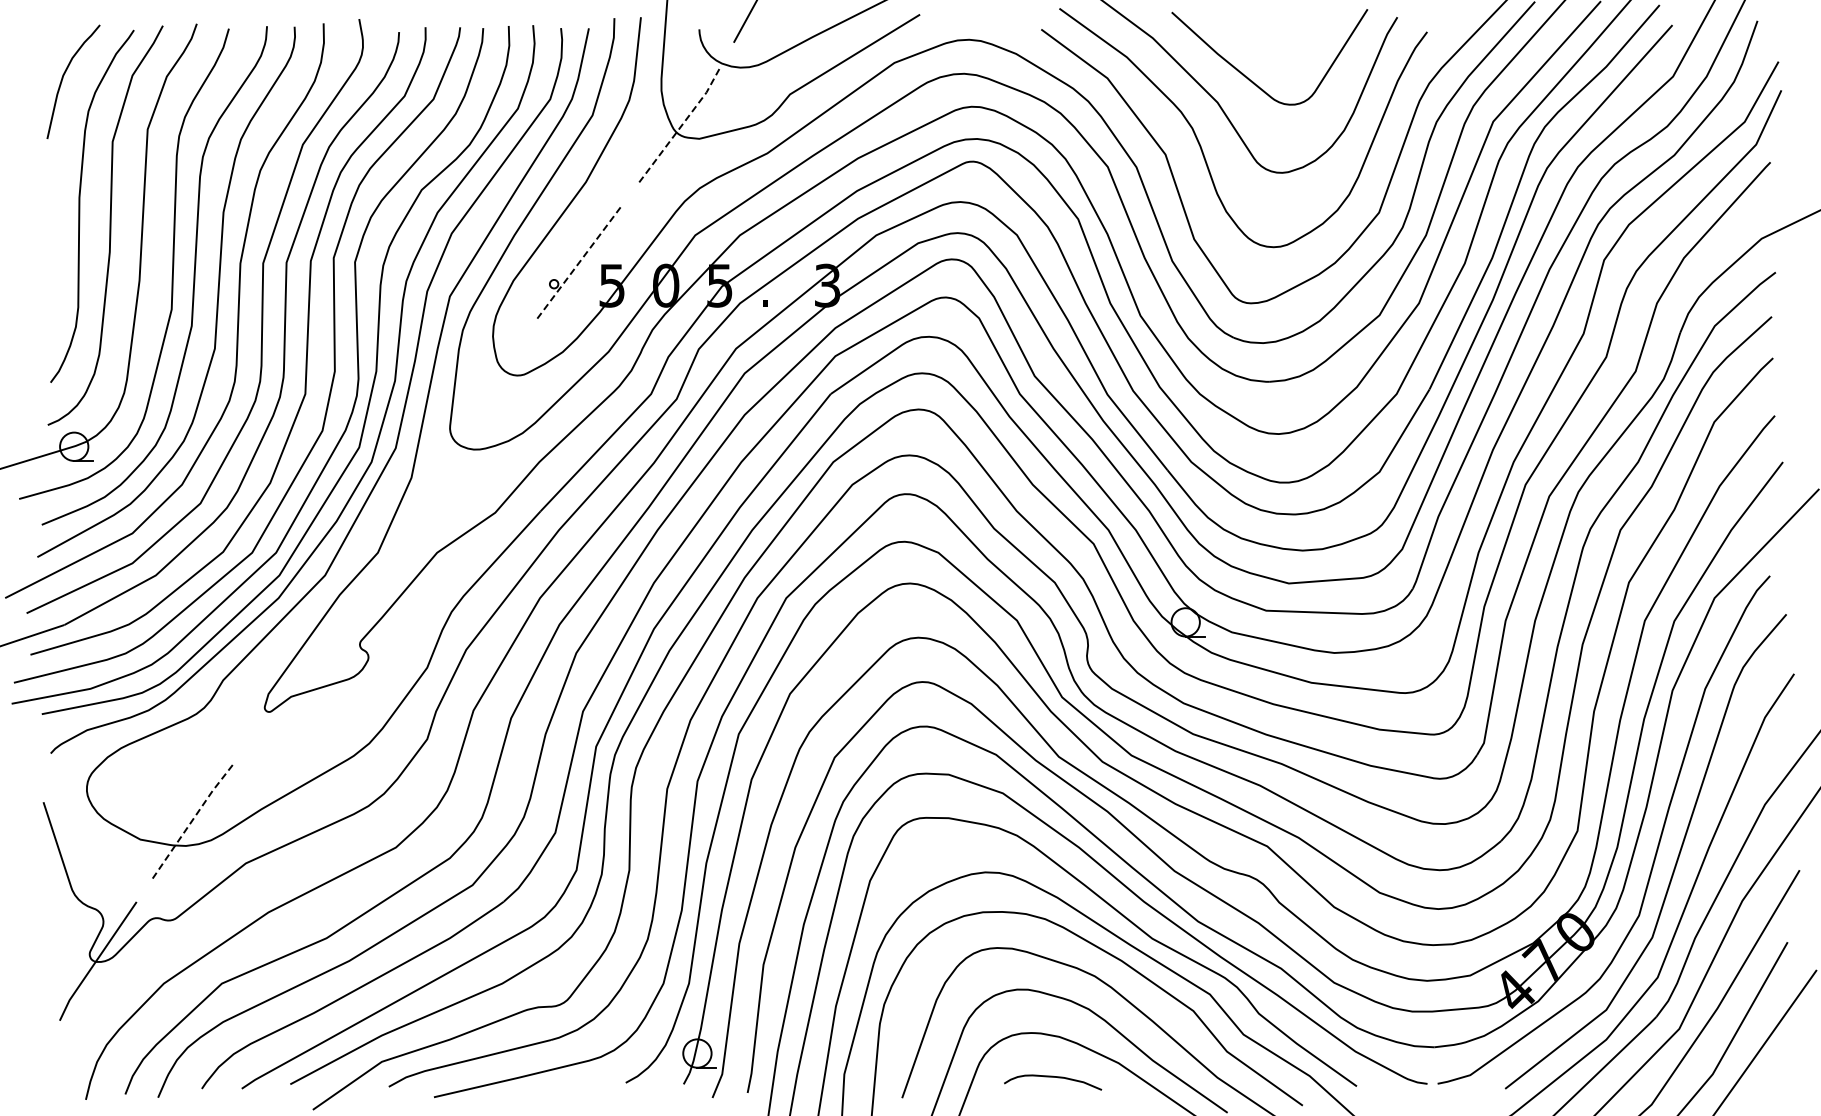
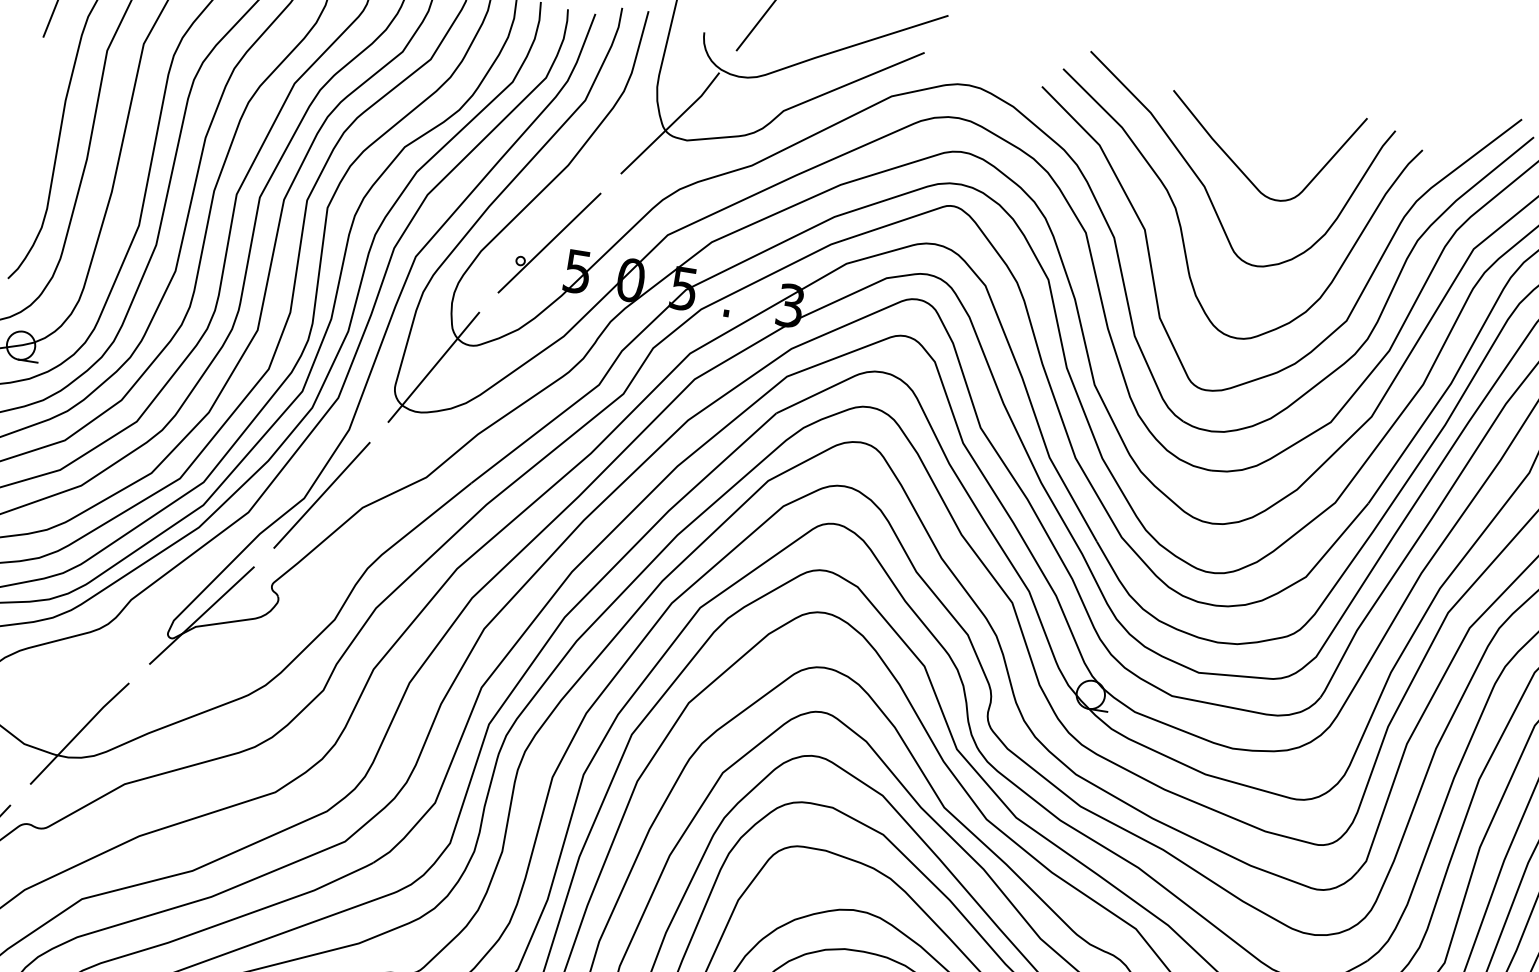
line: (682, 125) -> (672, 124), dashed -> solid
line: (579, 261) -> (549, 242), dashed -> solid
line: (485, 402) -> (434, 367), added
line: (394, 546) -> (321, 494), added
line: (295, 684) -> (201, 615), added
line: (193, 819) -> (79, 732), dashed -> solid

